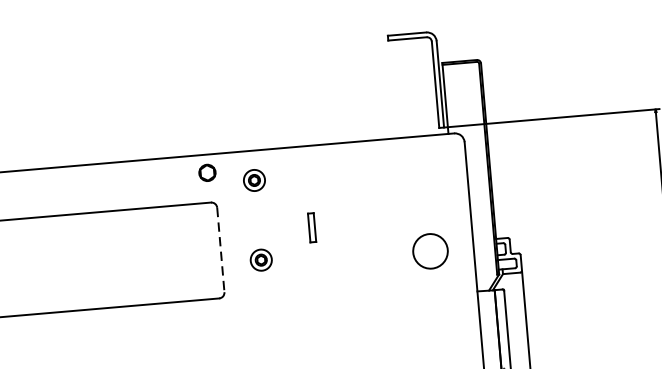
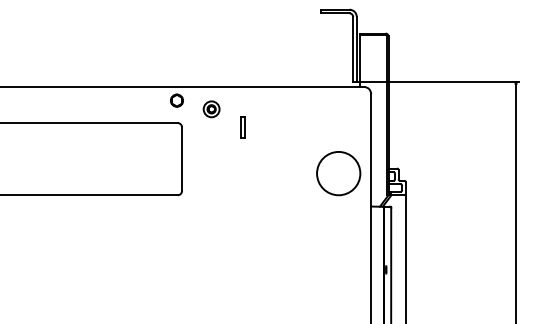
part: (311, 227) -> (242, 127), moved
line: (221, 250) -> (182, 159), dashed -> solid
circle: (430, 251) -> (338, 173), size x1.67
part: (261, 260) -> (211, 169), removed

